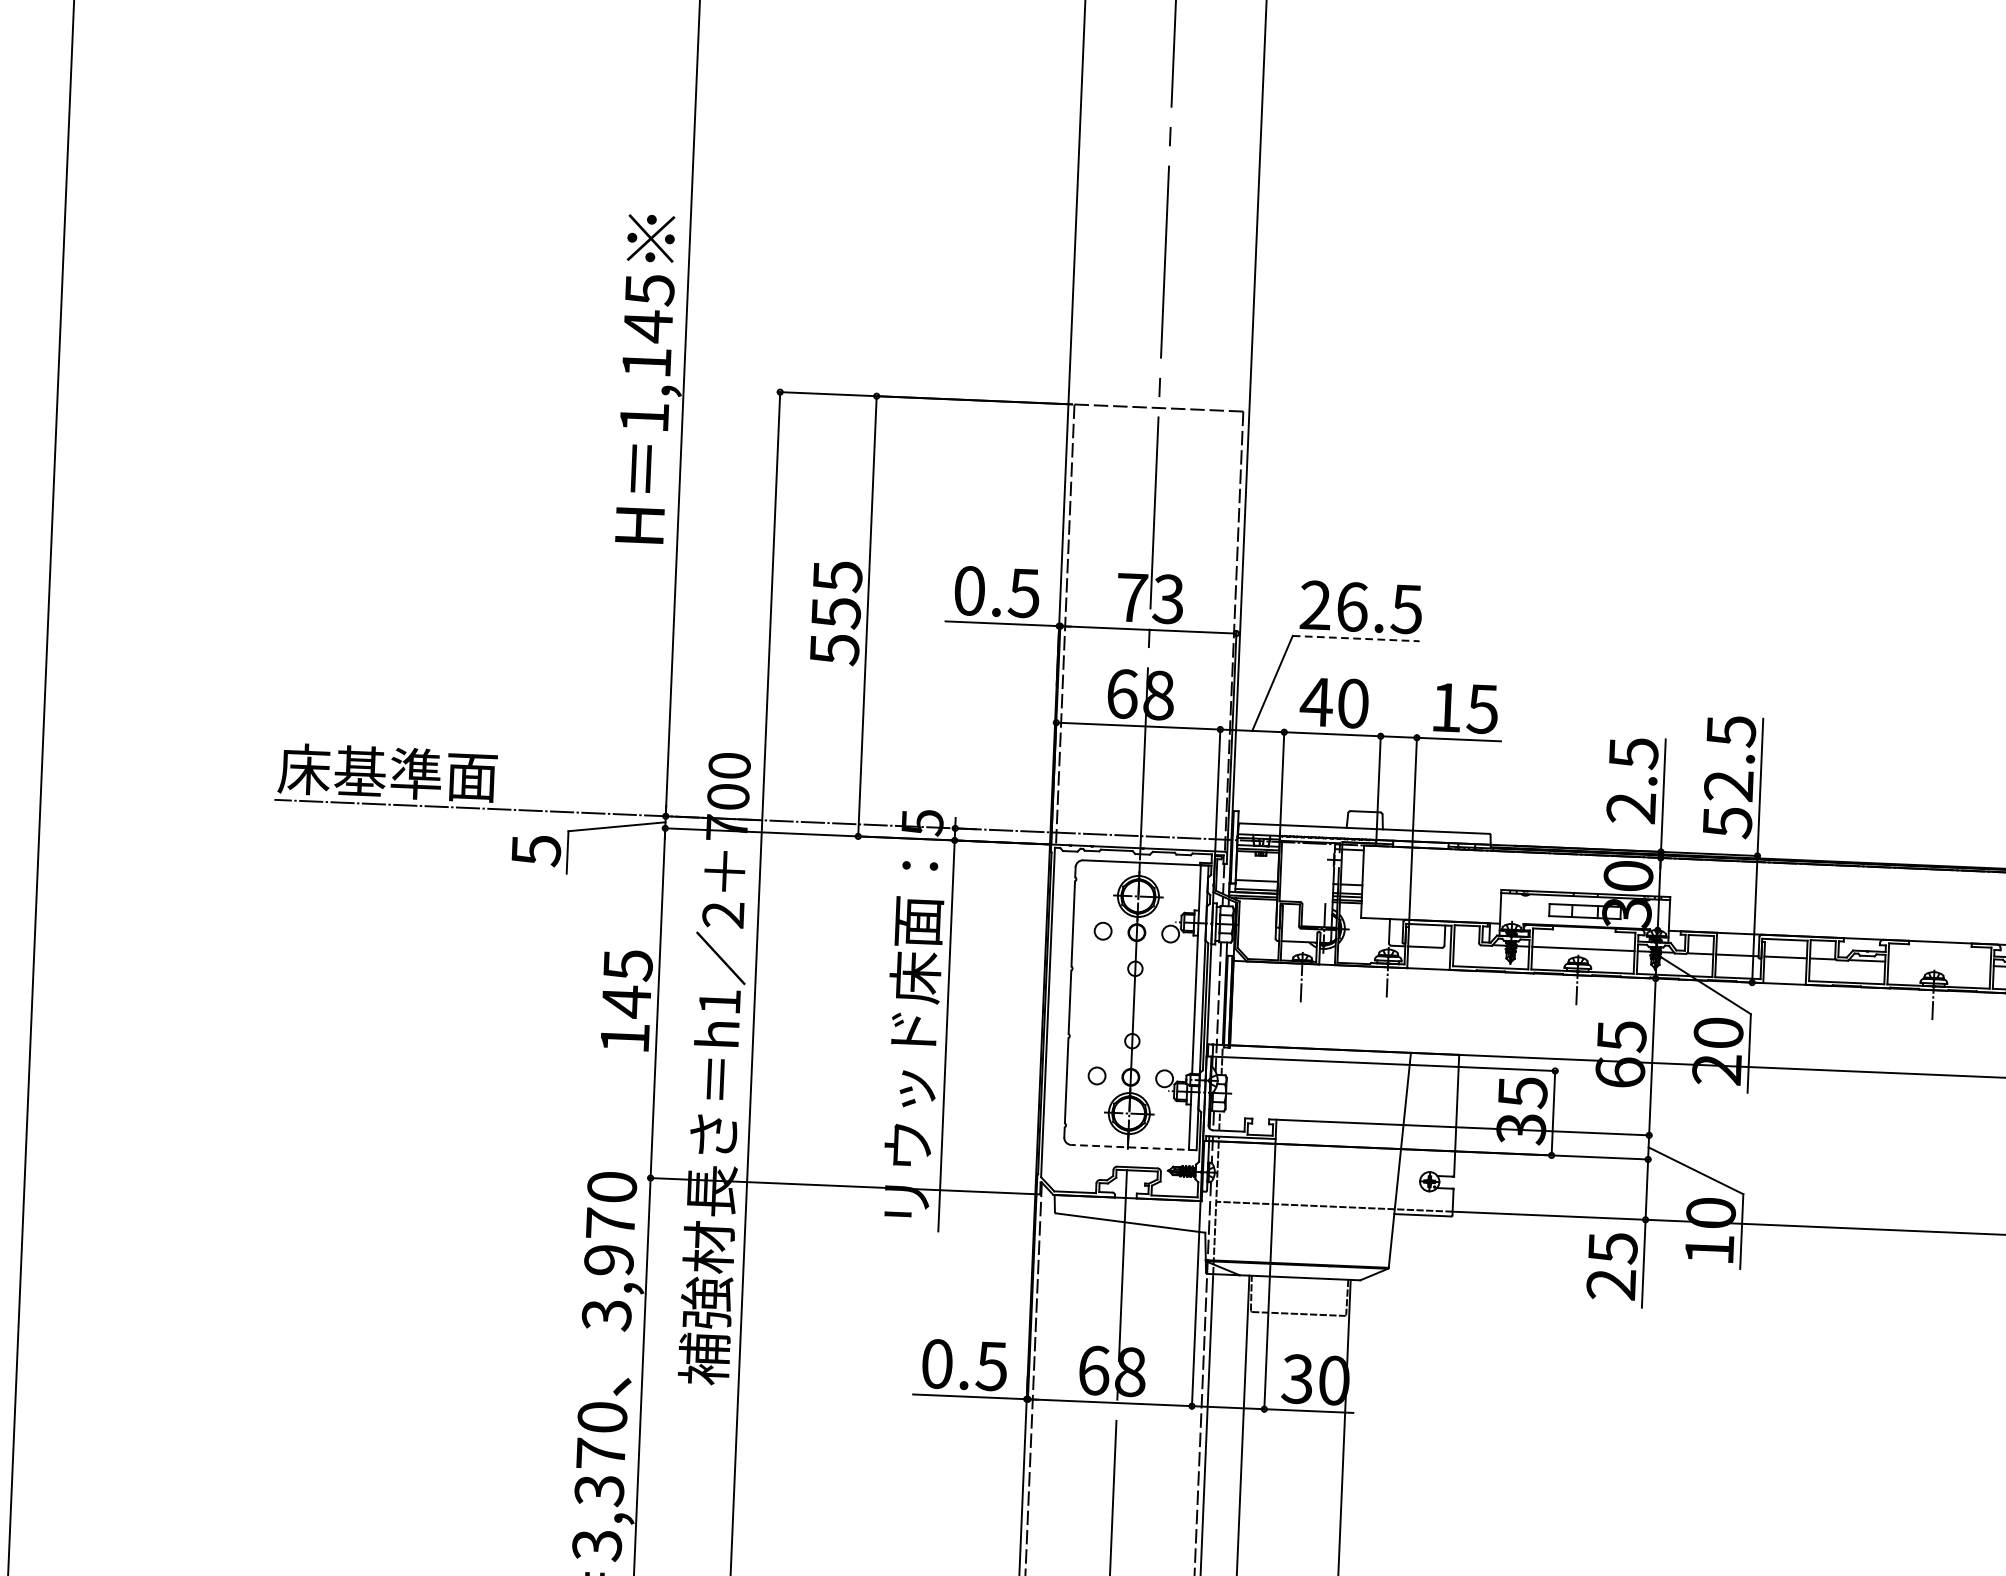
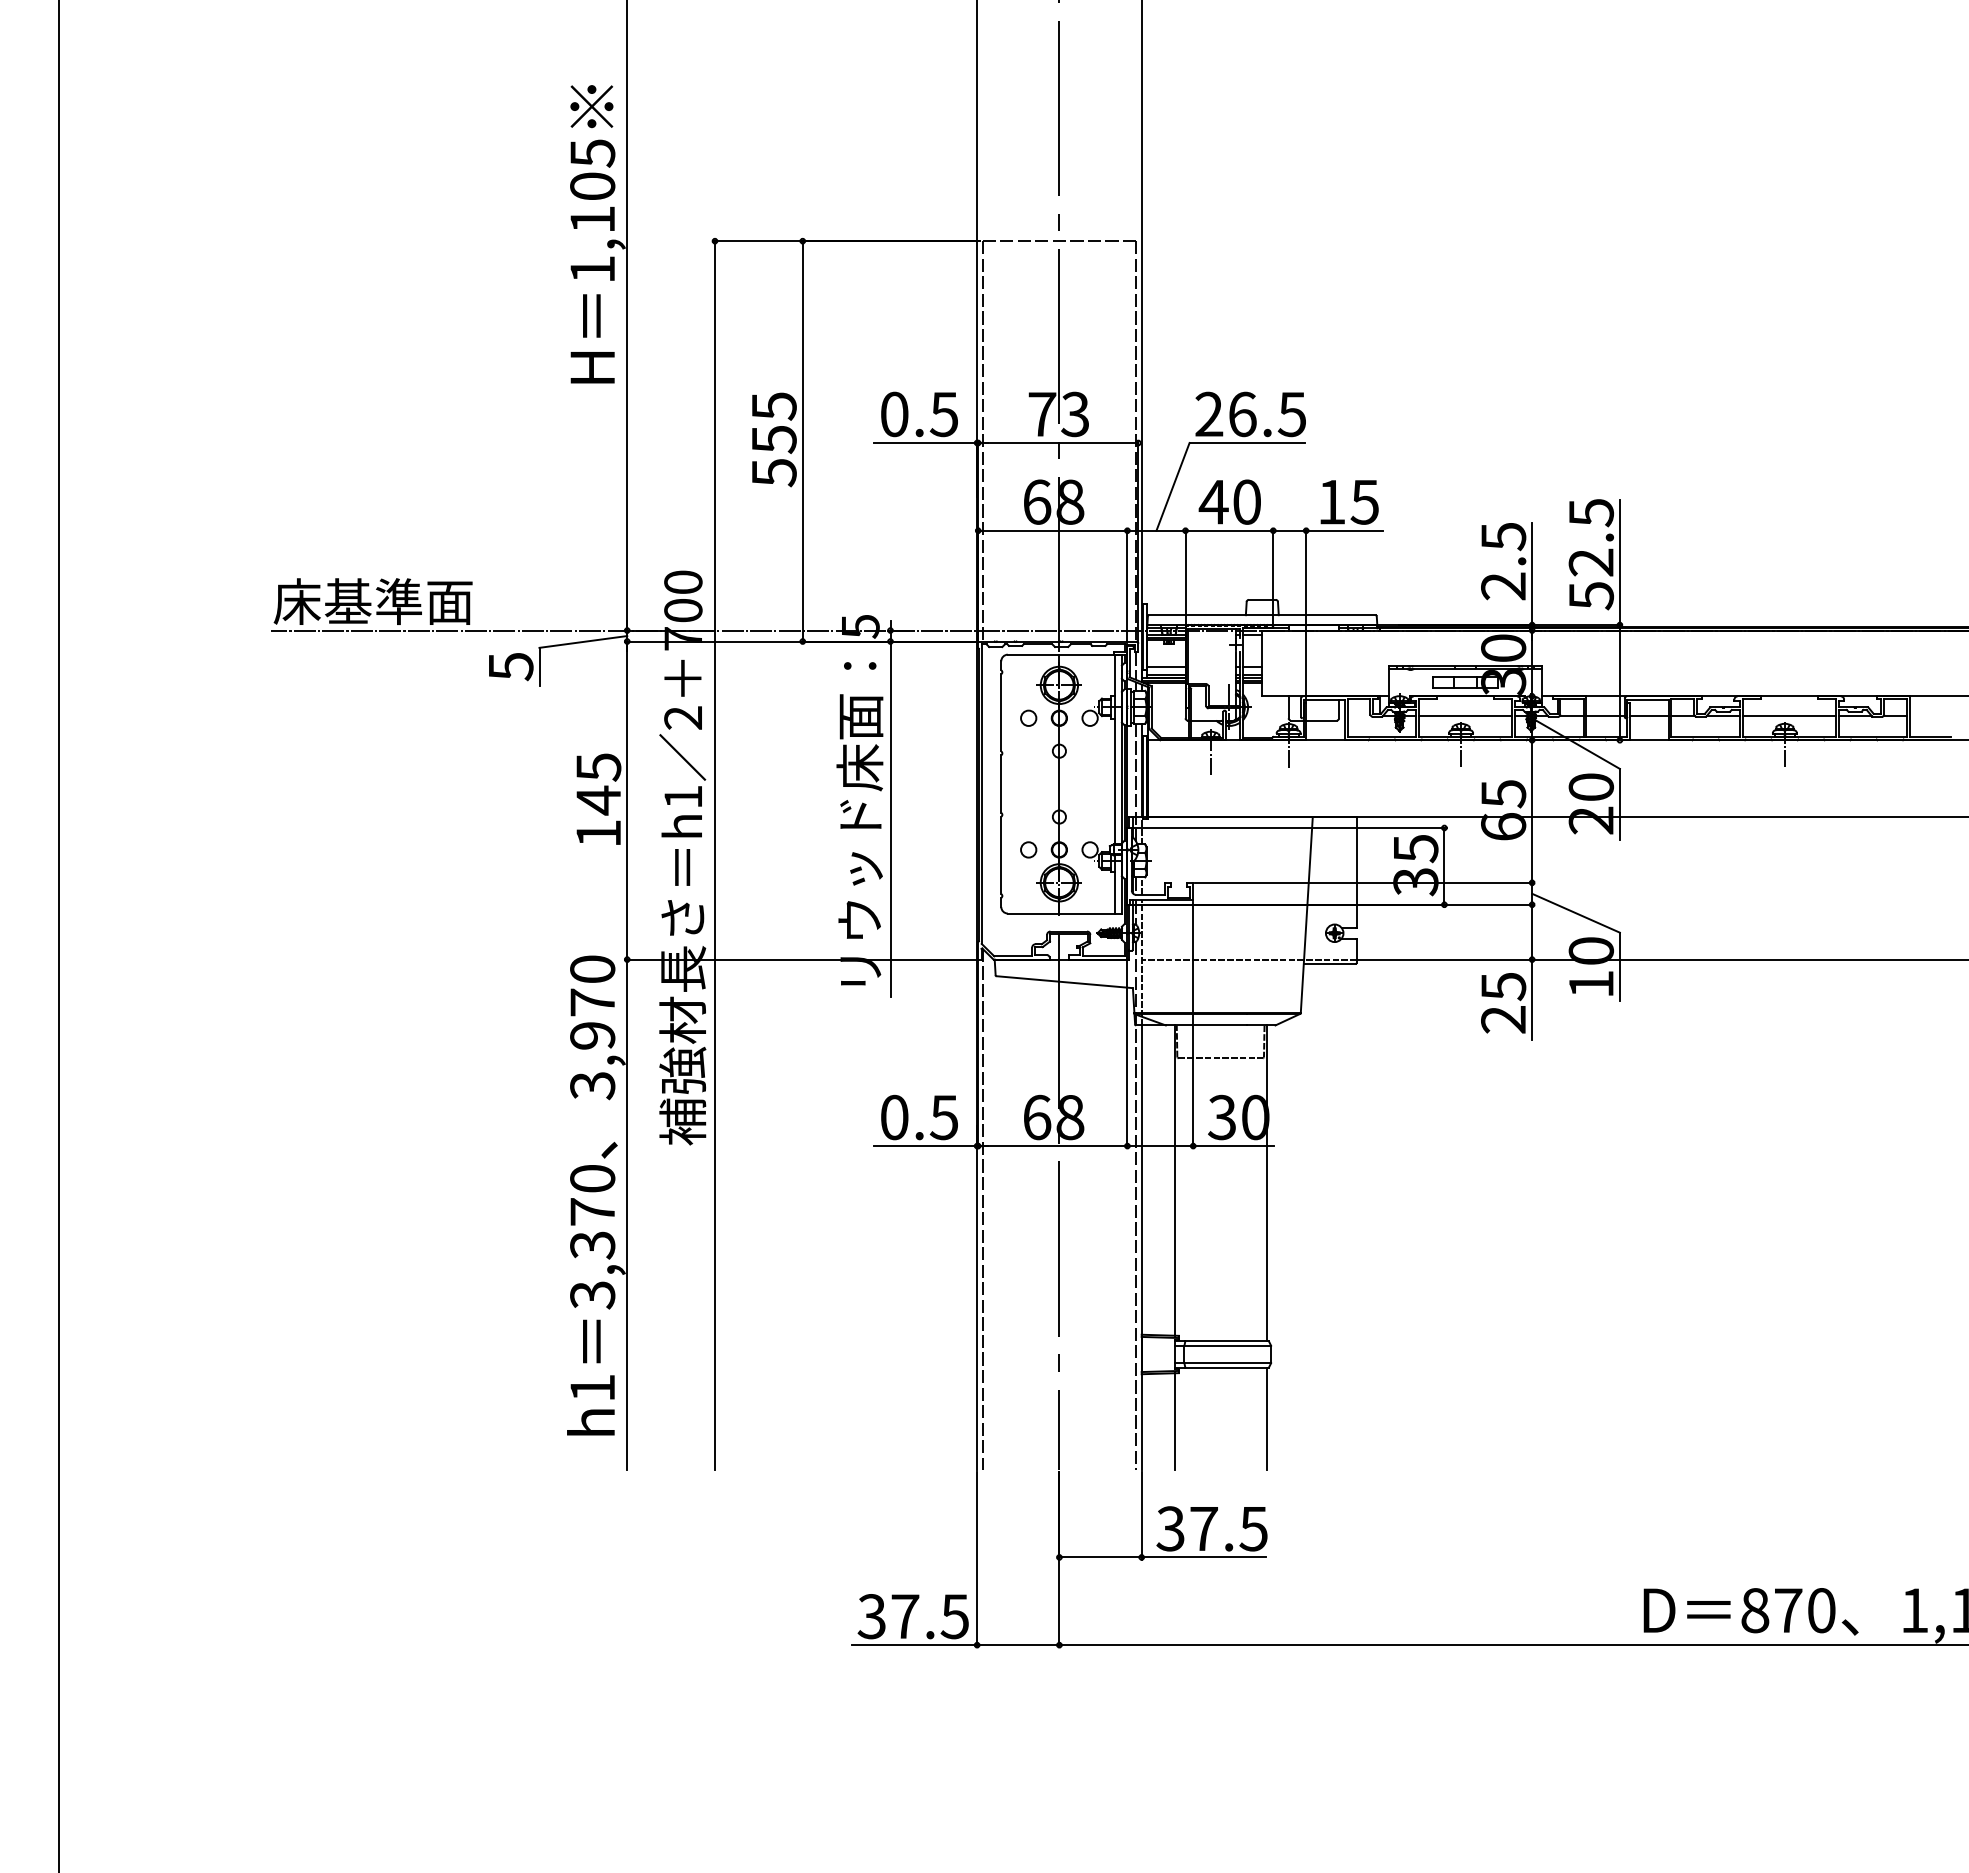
text: (648, 326) -> (592, 186), 1,145 -> 1,105
line: (1356, 638) -> (1247, 442), dashed -> solid
line: (1938, 964) -> (1788, 716), added
line: (1133, 1147) -> (1064, 913), dashed -> solid

